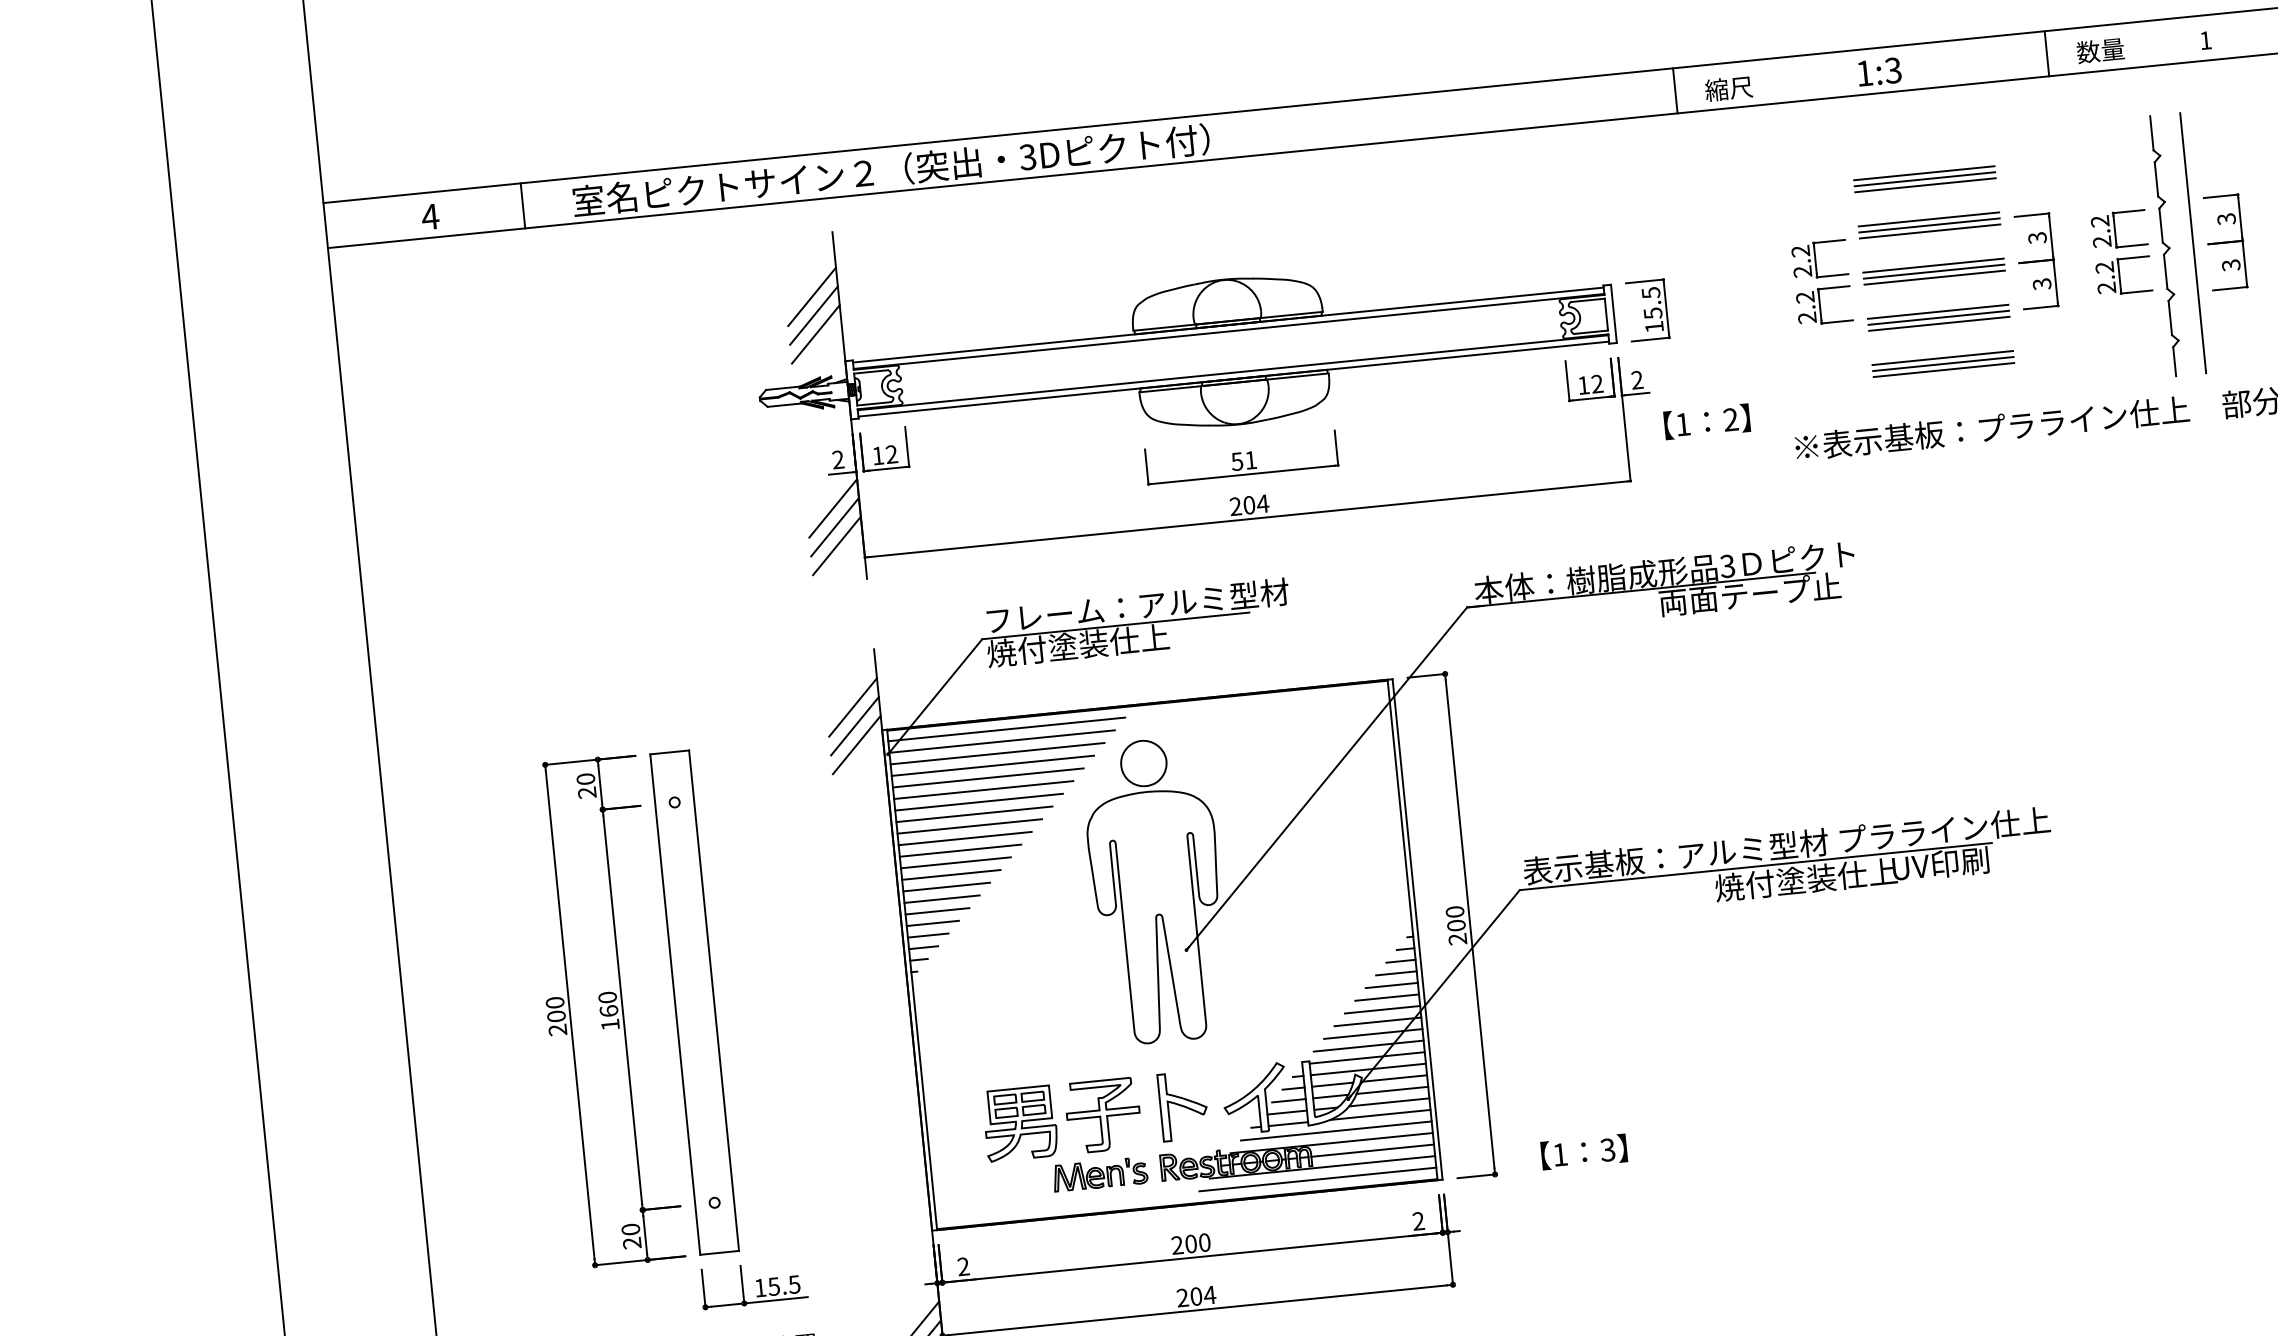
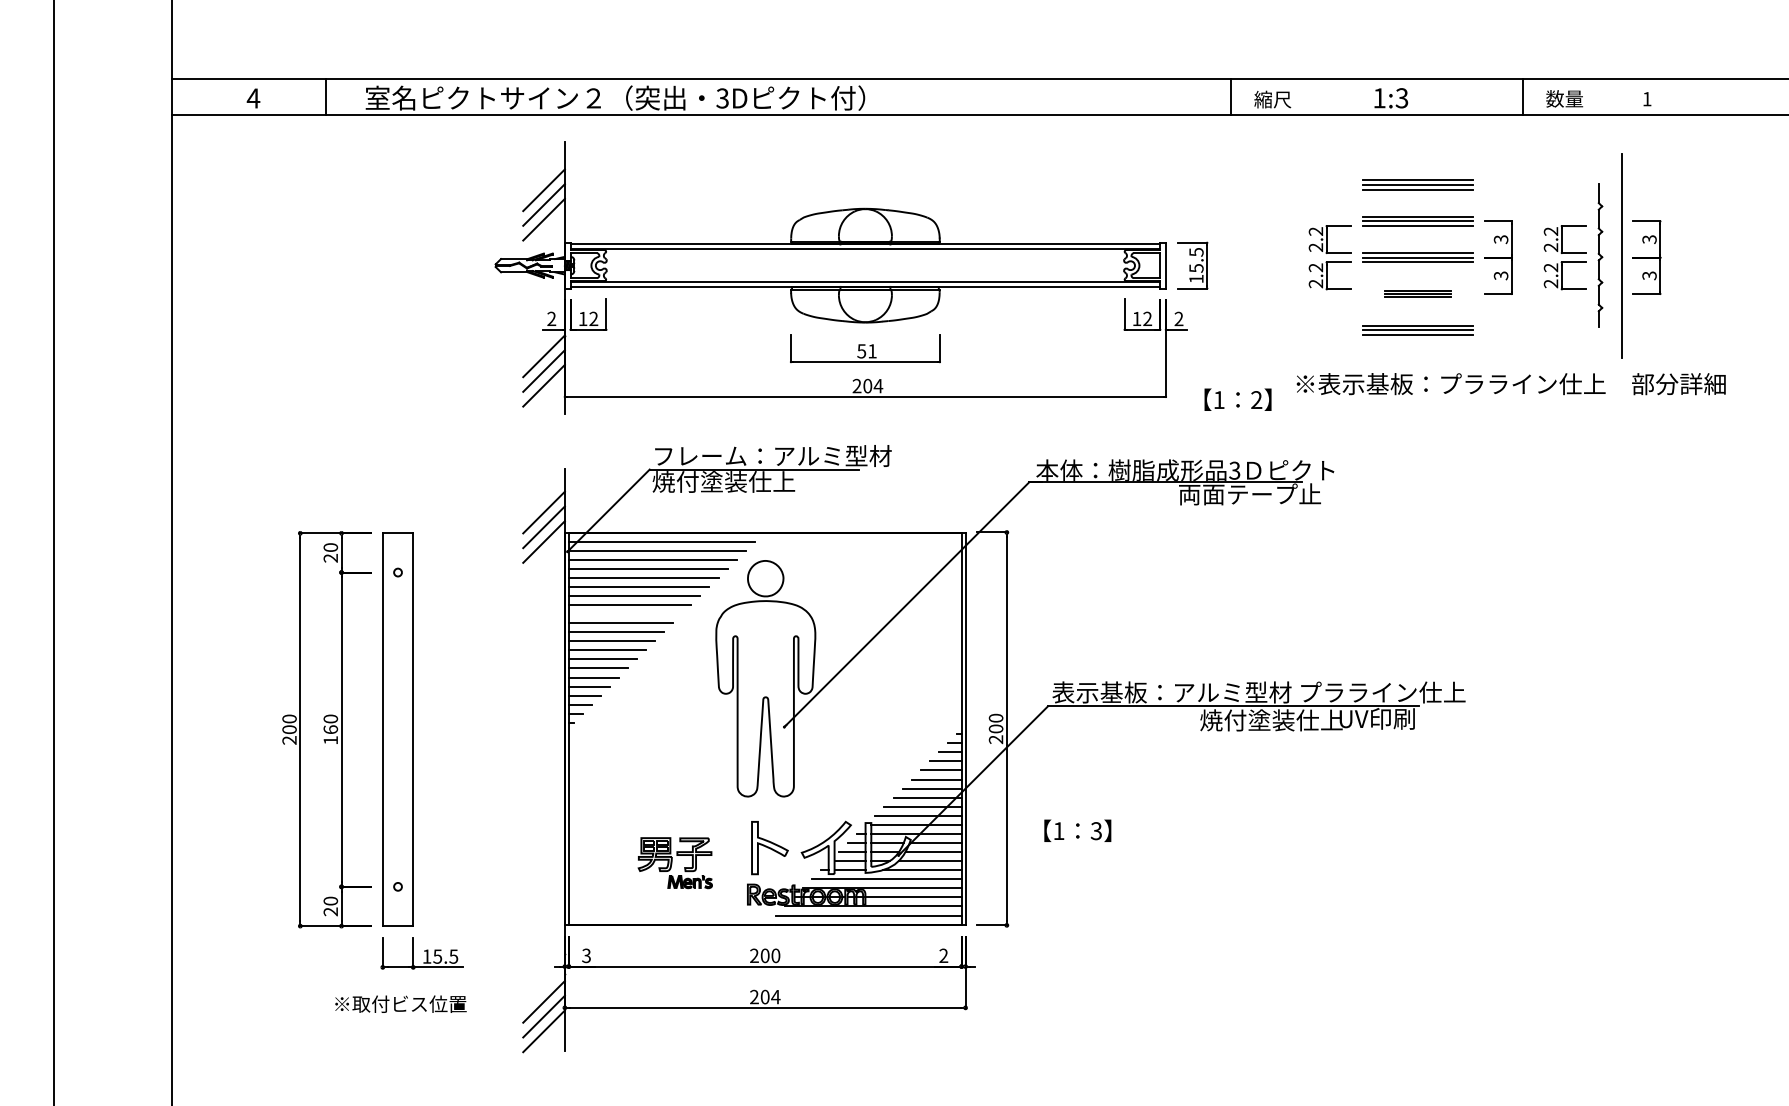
part: (2166, 245) -> (1600, 255), size x0.7
part: (1937, 317) -> (1417, 293), size x0.6
text: (1706, 421) -> (1237, 399), moved
line: (969, 826) -> (625, 614), removed
part: (1065, 1136) -> (675, 862), size x0.6
text: (1583, 1151) -> (1077, 830), moved
text: (963, 1267) -> (586, 956), 2 -> 3

